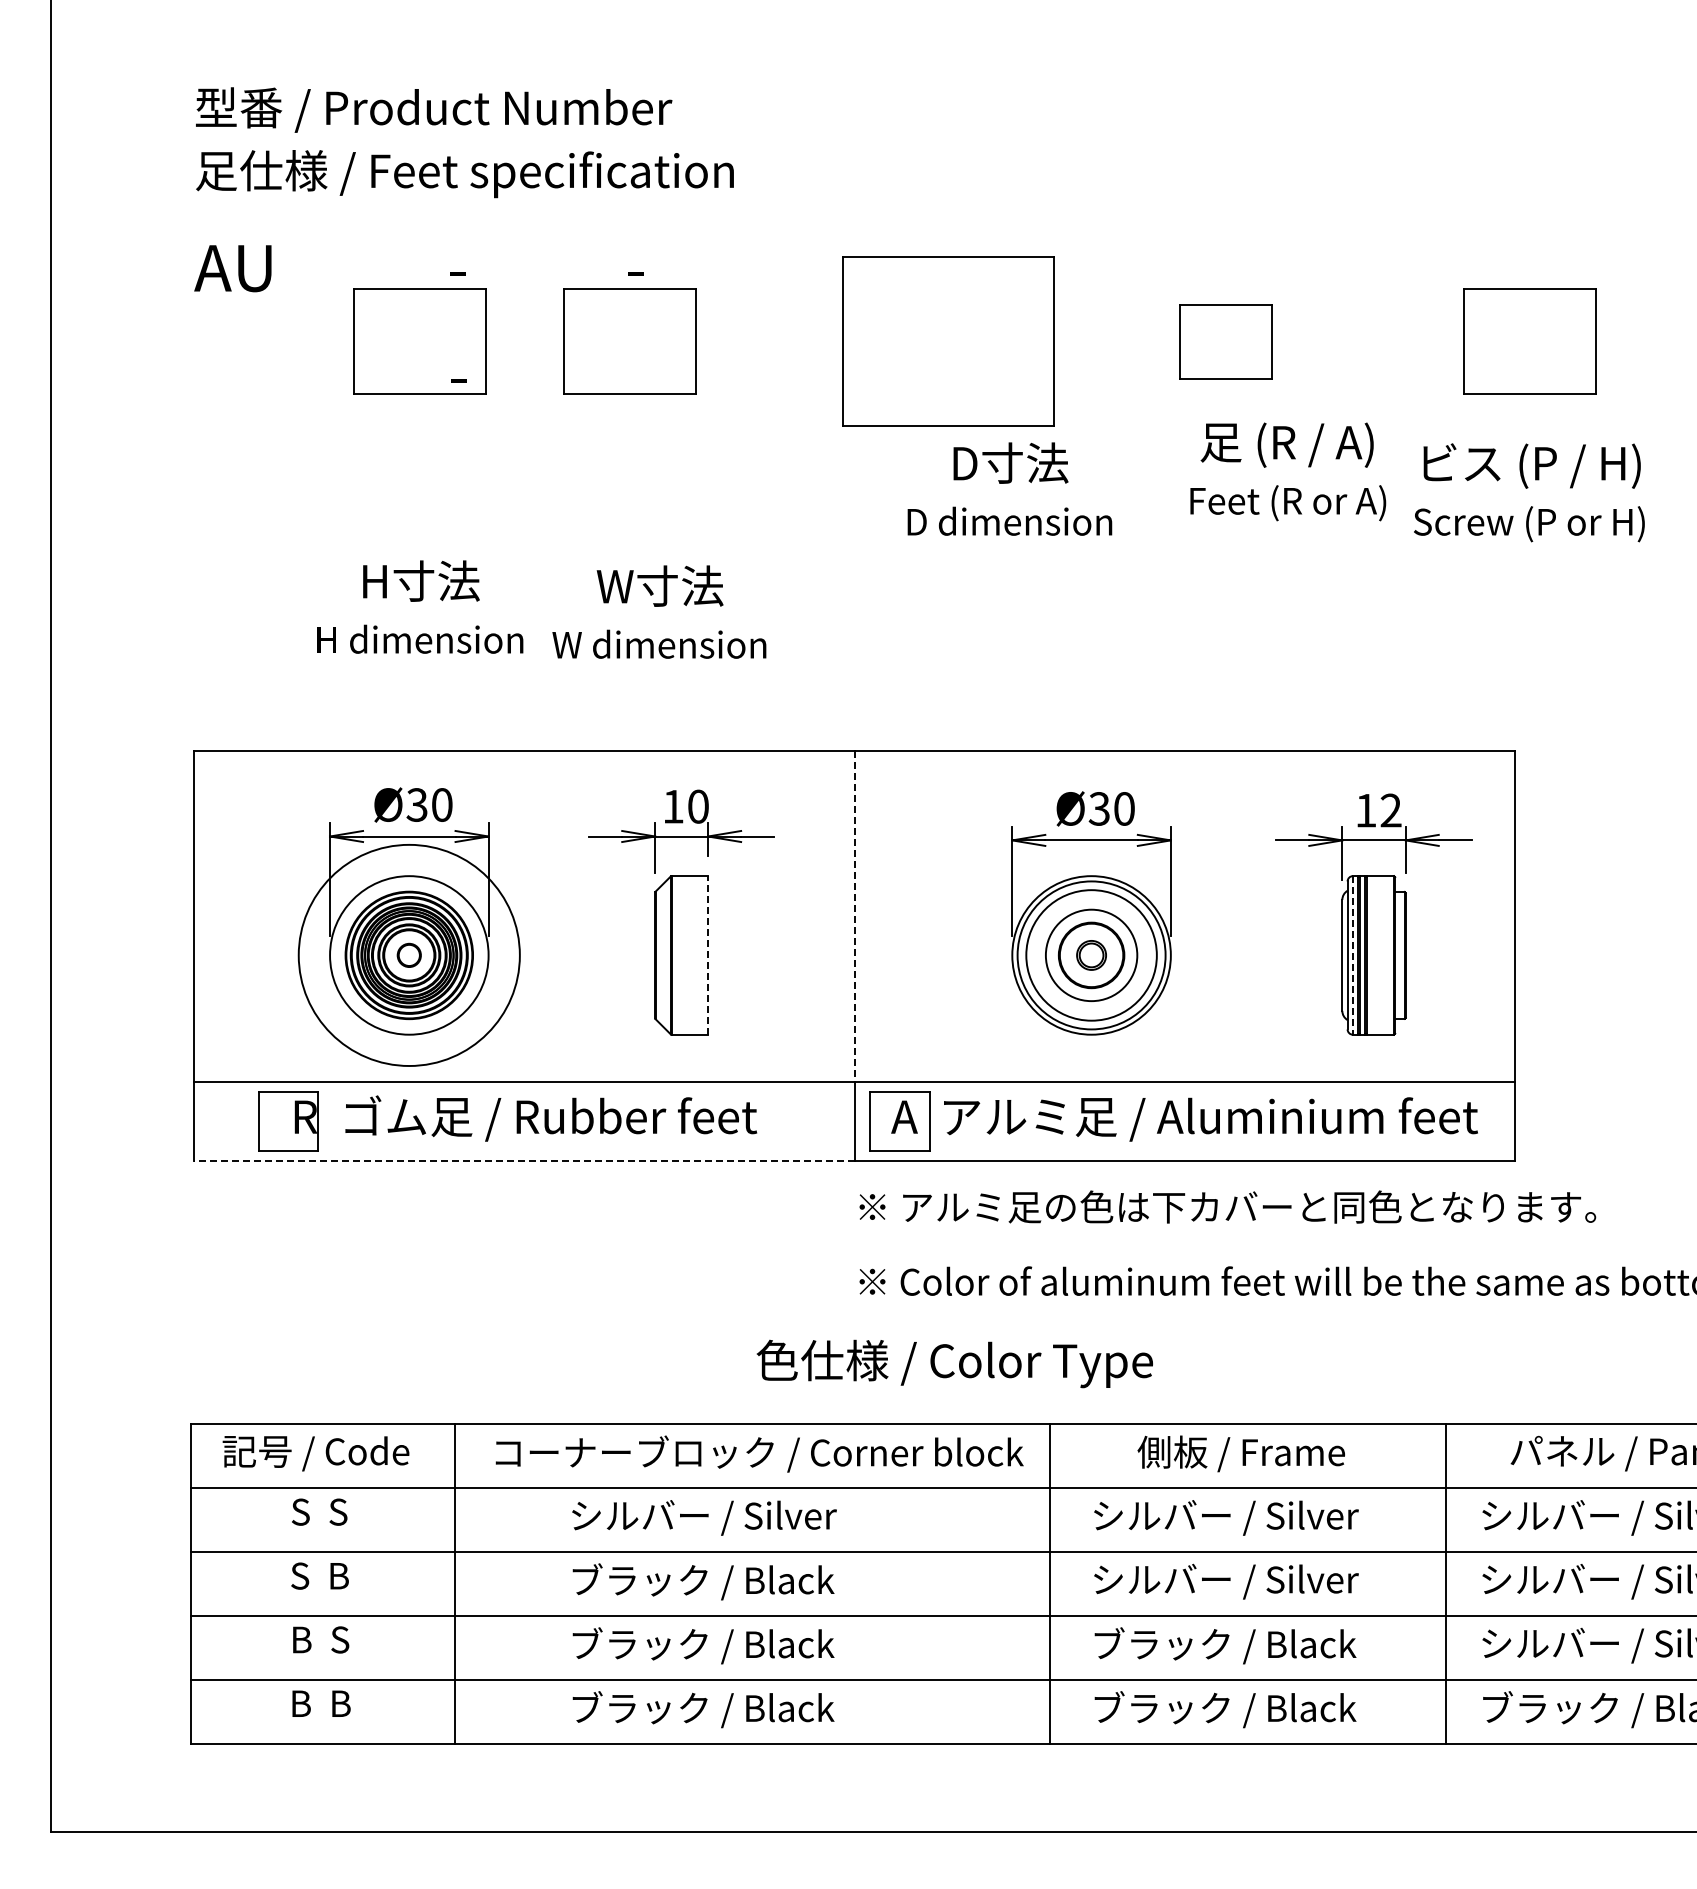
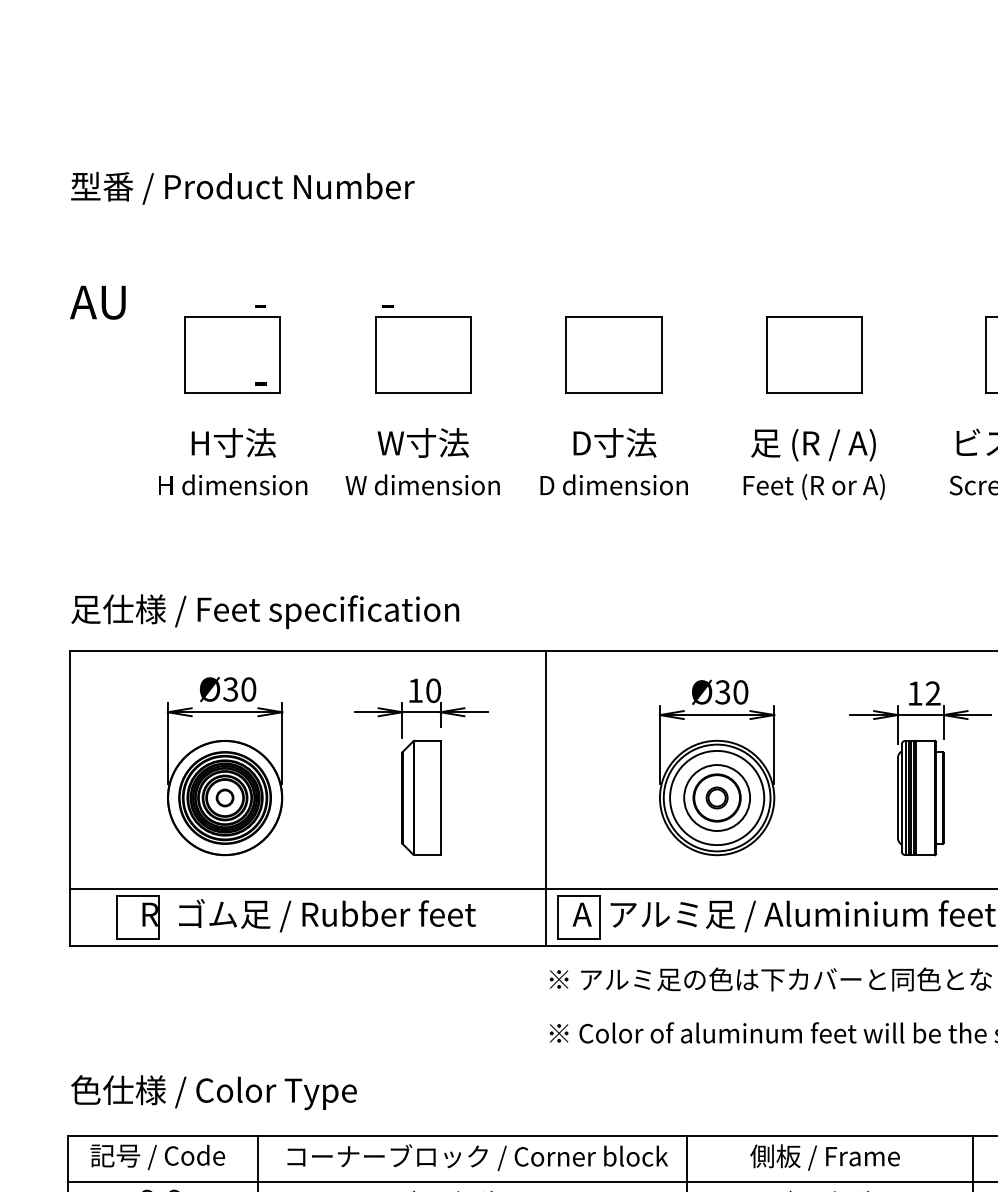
text: (464, 174) -> (264, 611), moved
part: (629, 341) -> (422, 355), moved
part: (948, 341) -> (613, 355), size x0.62
part: (1225, 341) -> (813, 355), size x1.43
text: (1288, 471) -> (814, 464), moved
text: (1009, 488) -> (613, 461), moved
text: (420, 606) -> (233, 461), moved
text: (659, 611) -> (422, 461), moved
line: (854, 917) -> (546, 770), dashed -> solid
line: (708, 954) -> (440, 797), dashed -> solid
circle: (409, 955) -> (225, 798), size x0.71
line: (1352, 955) -> (905, 798), dashed -> solid
line: (523, 1161) -> (307, 946), dashed -> solid
text: (954, 1363) -> (213, 1092), moved

